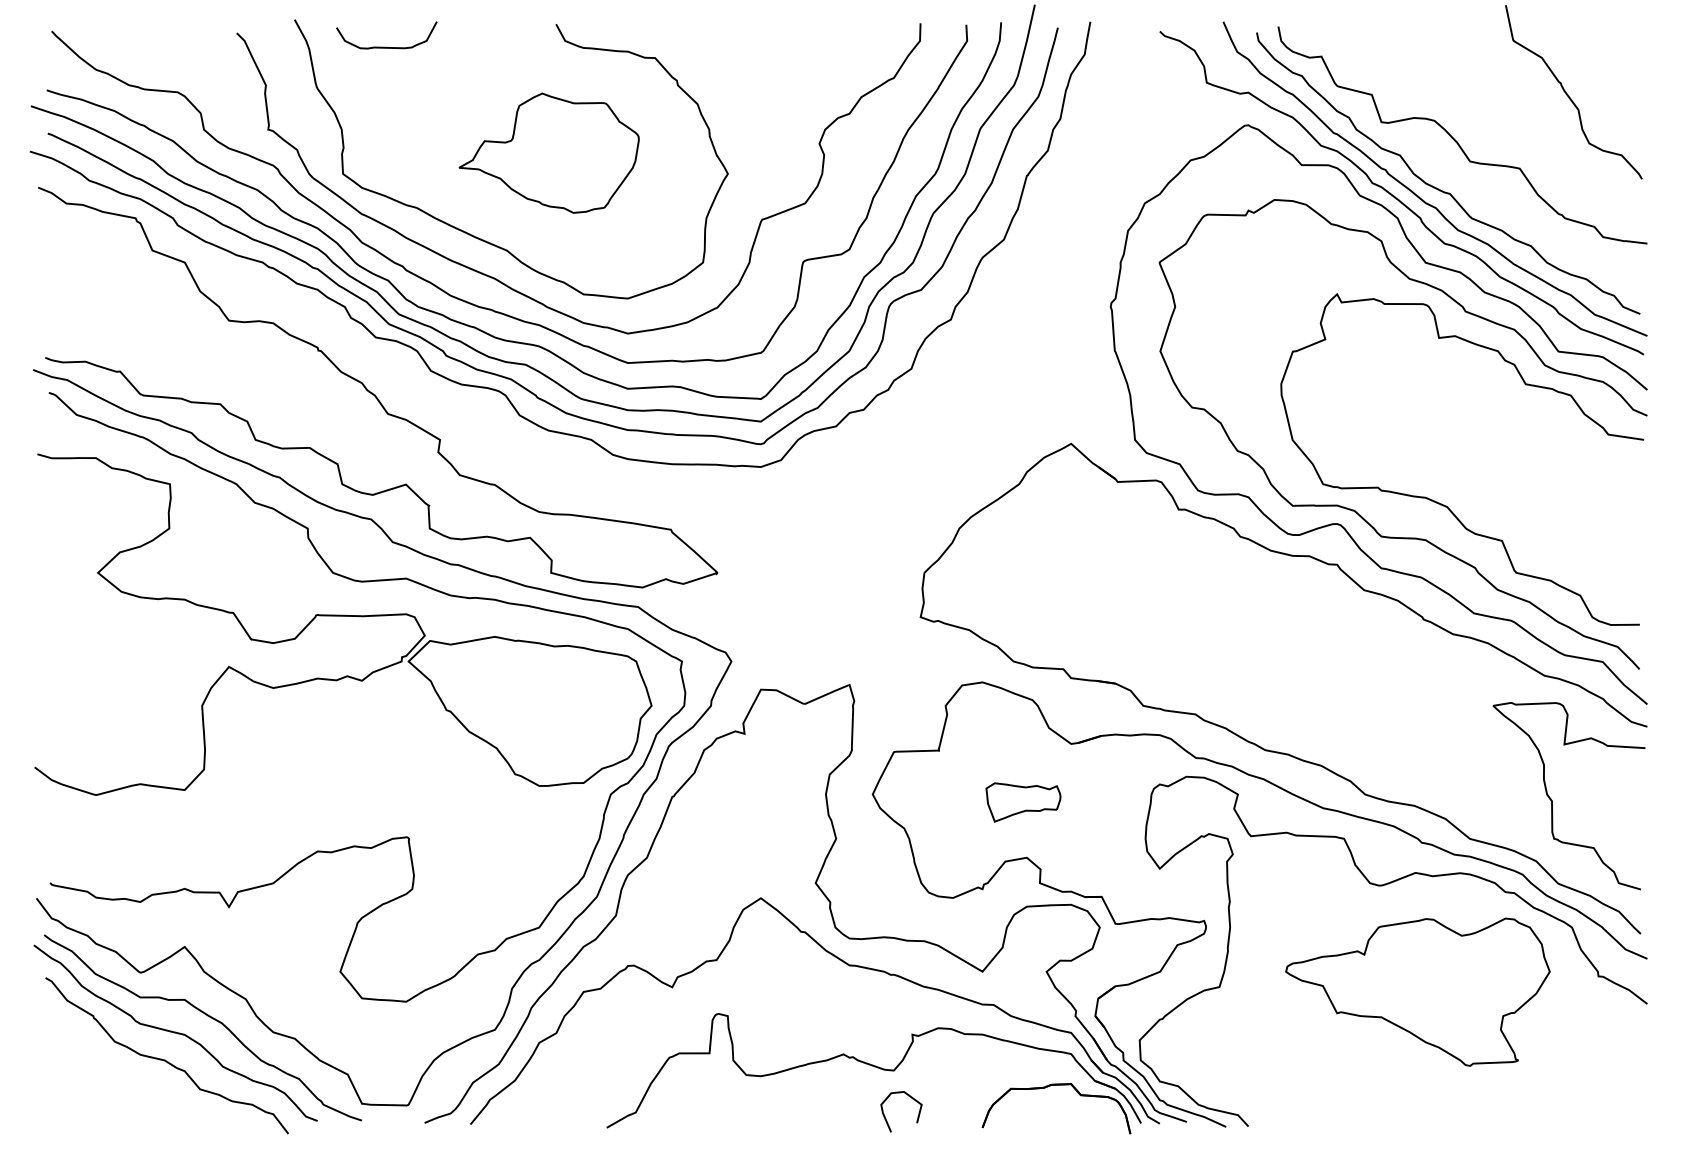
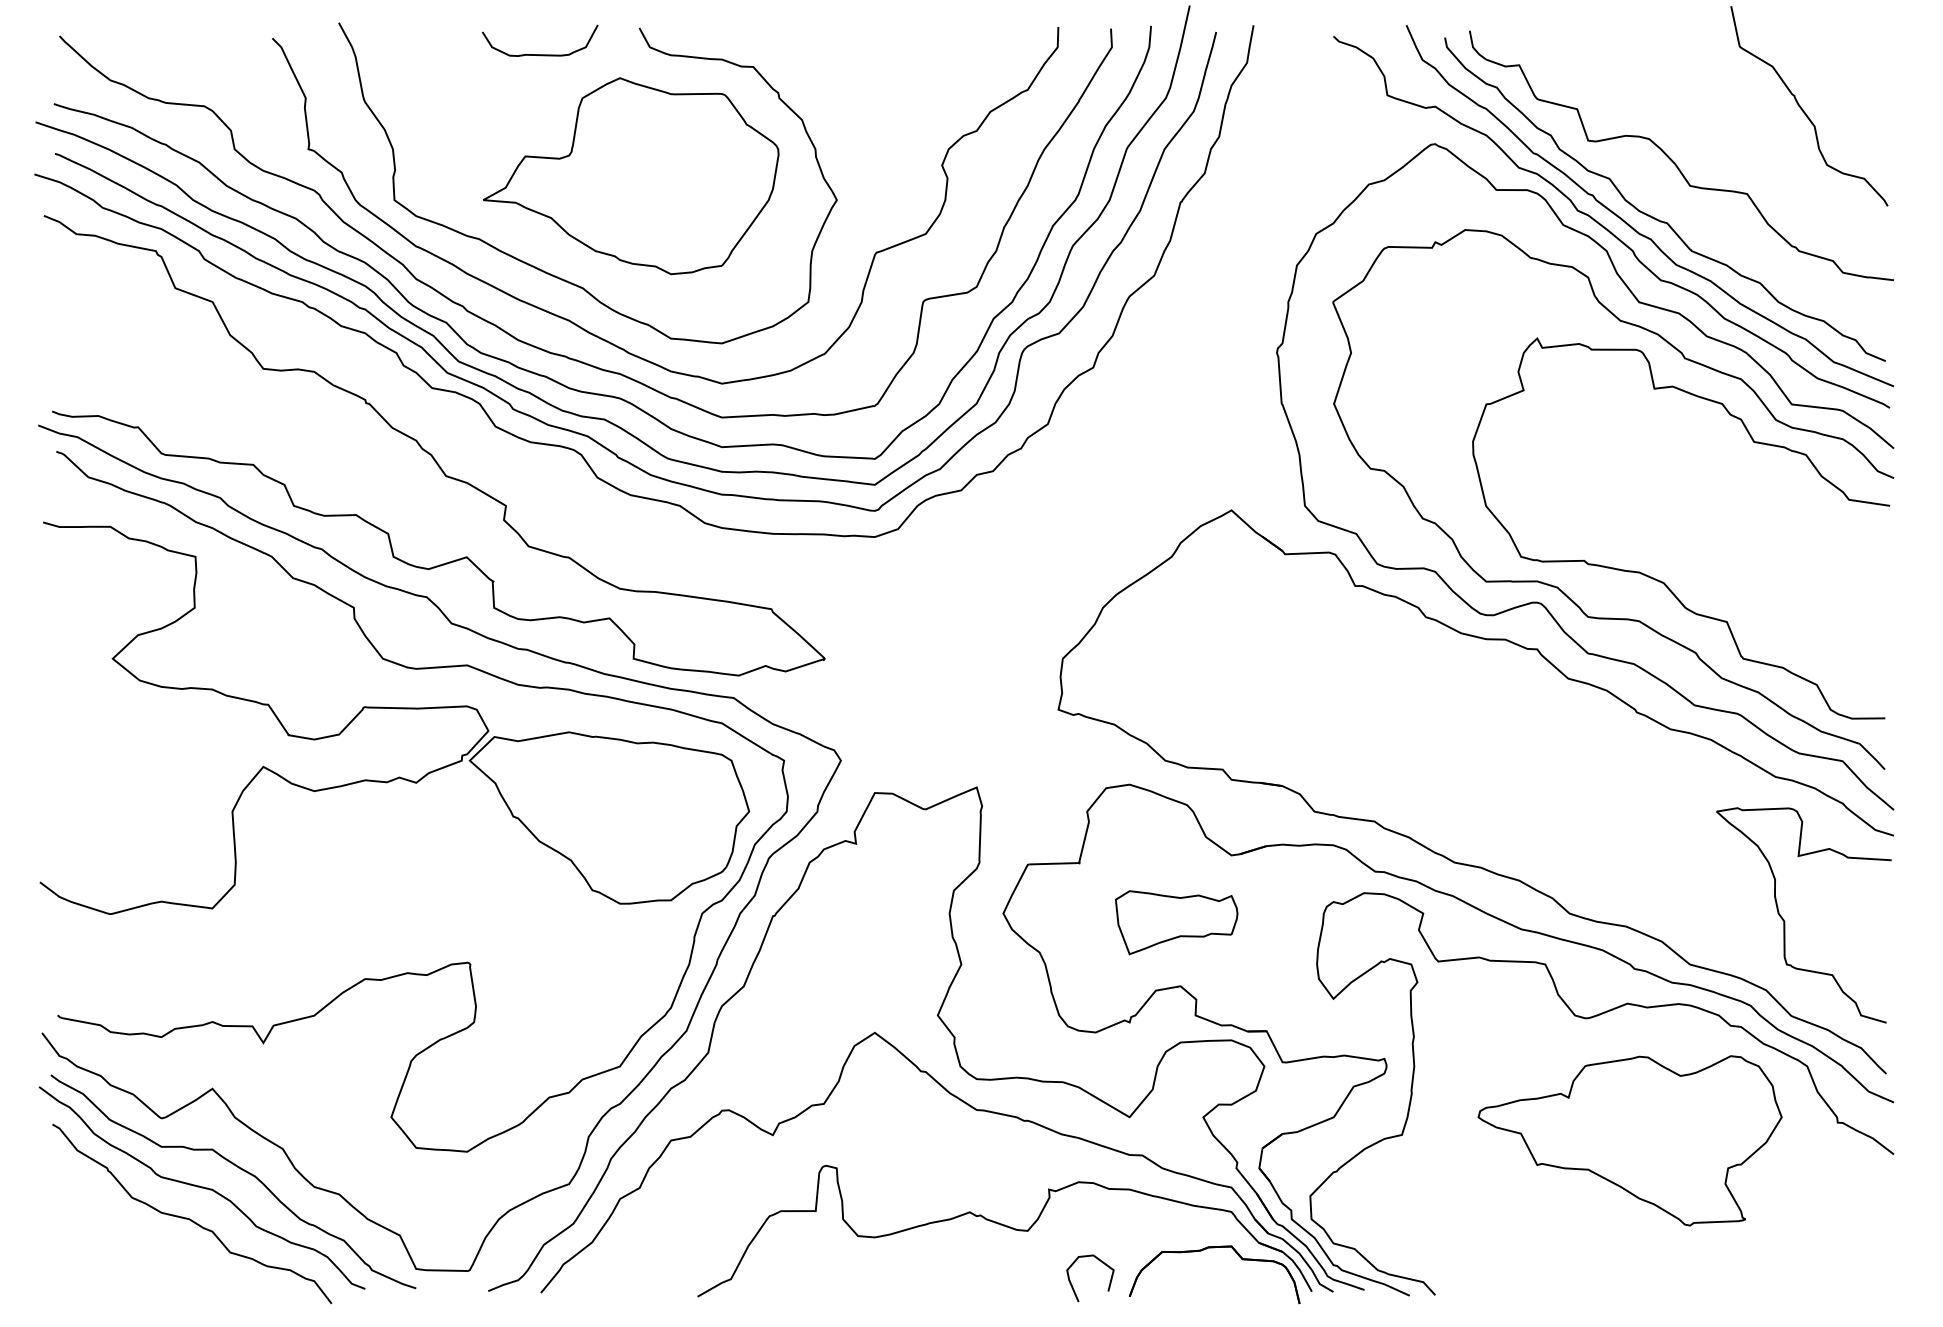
curve: (386, 46) -> (539, 53), moved
part: (549, 153) -> (631, 176), size x1.43
part: (1023, 802) -> (1176, 922), size x1.43
curve: (912, 1099) -> (1103, 1264), moved

